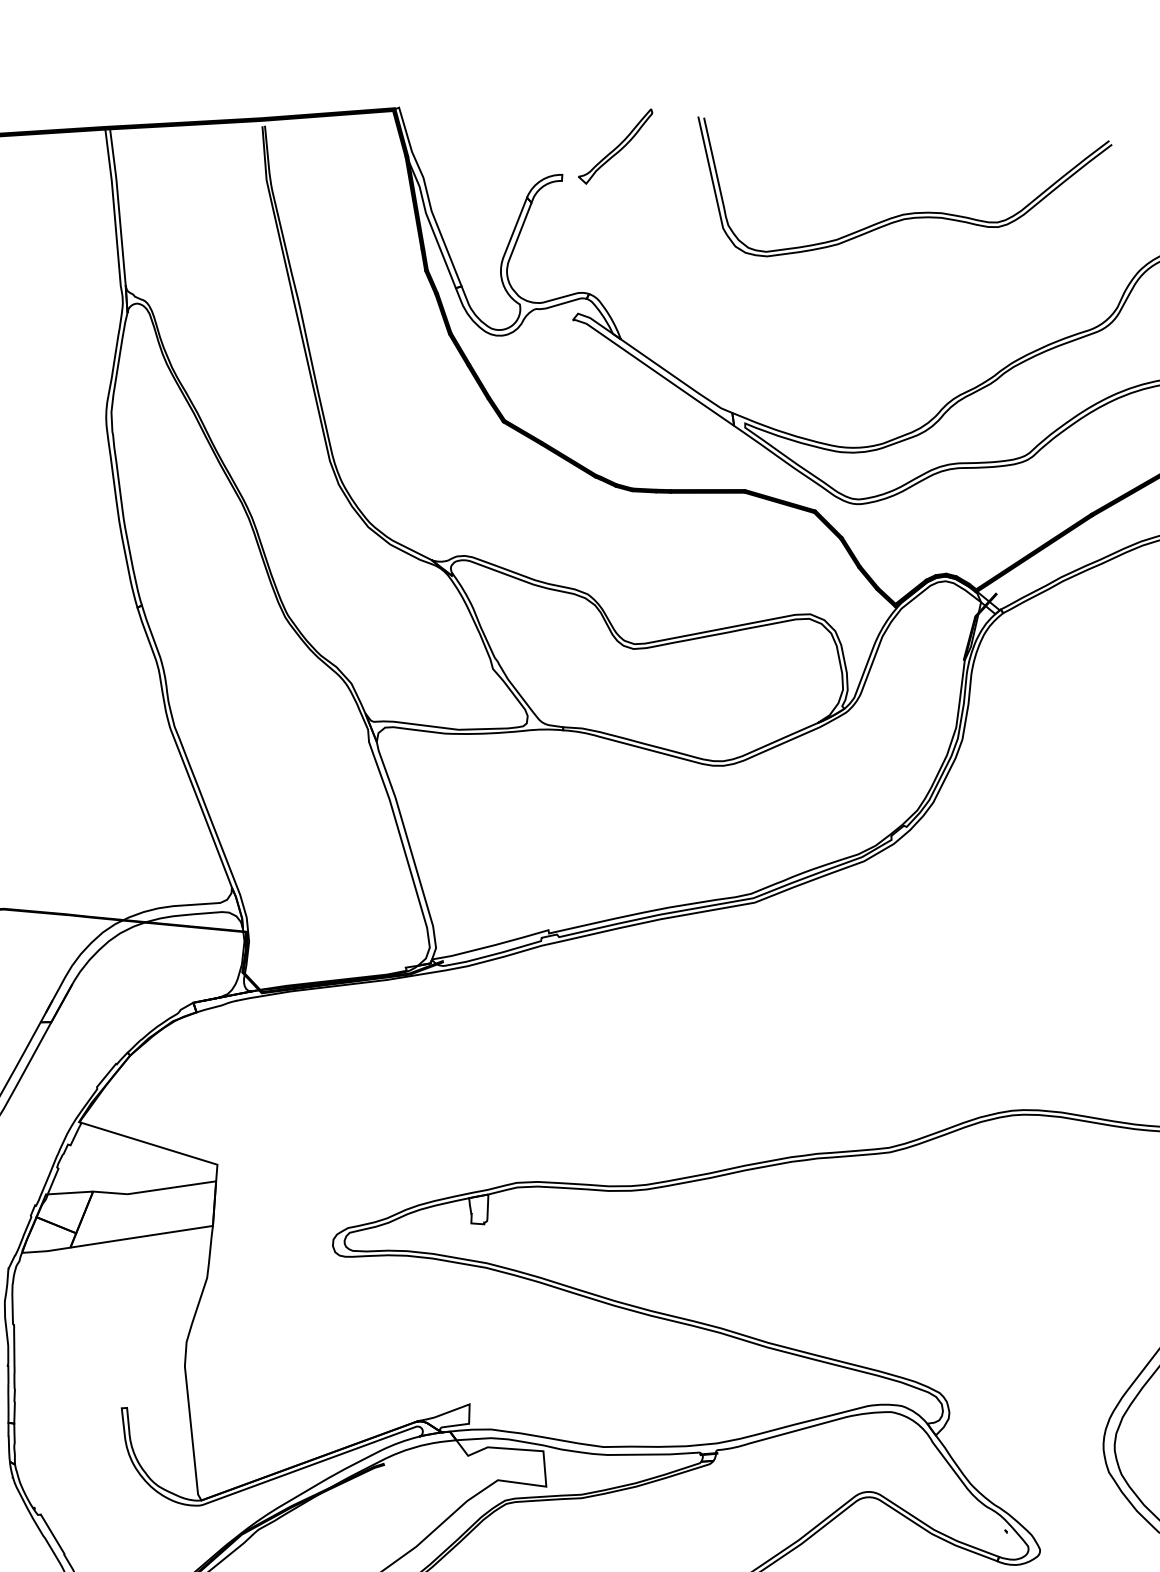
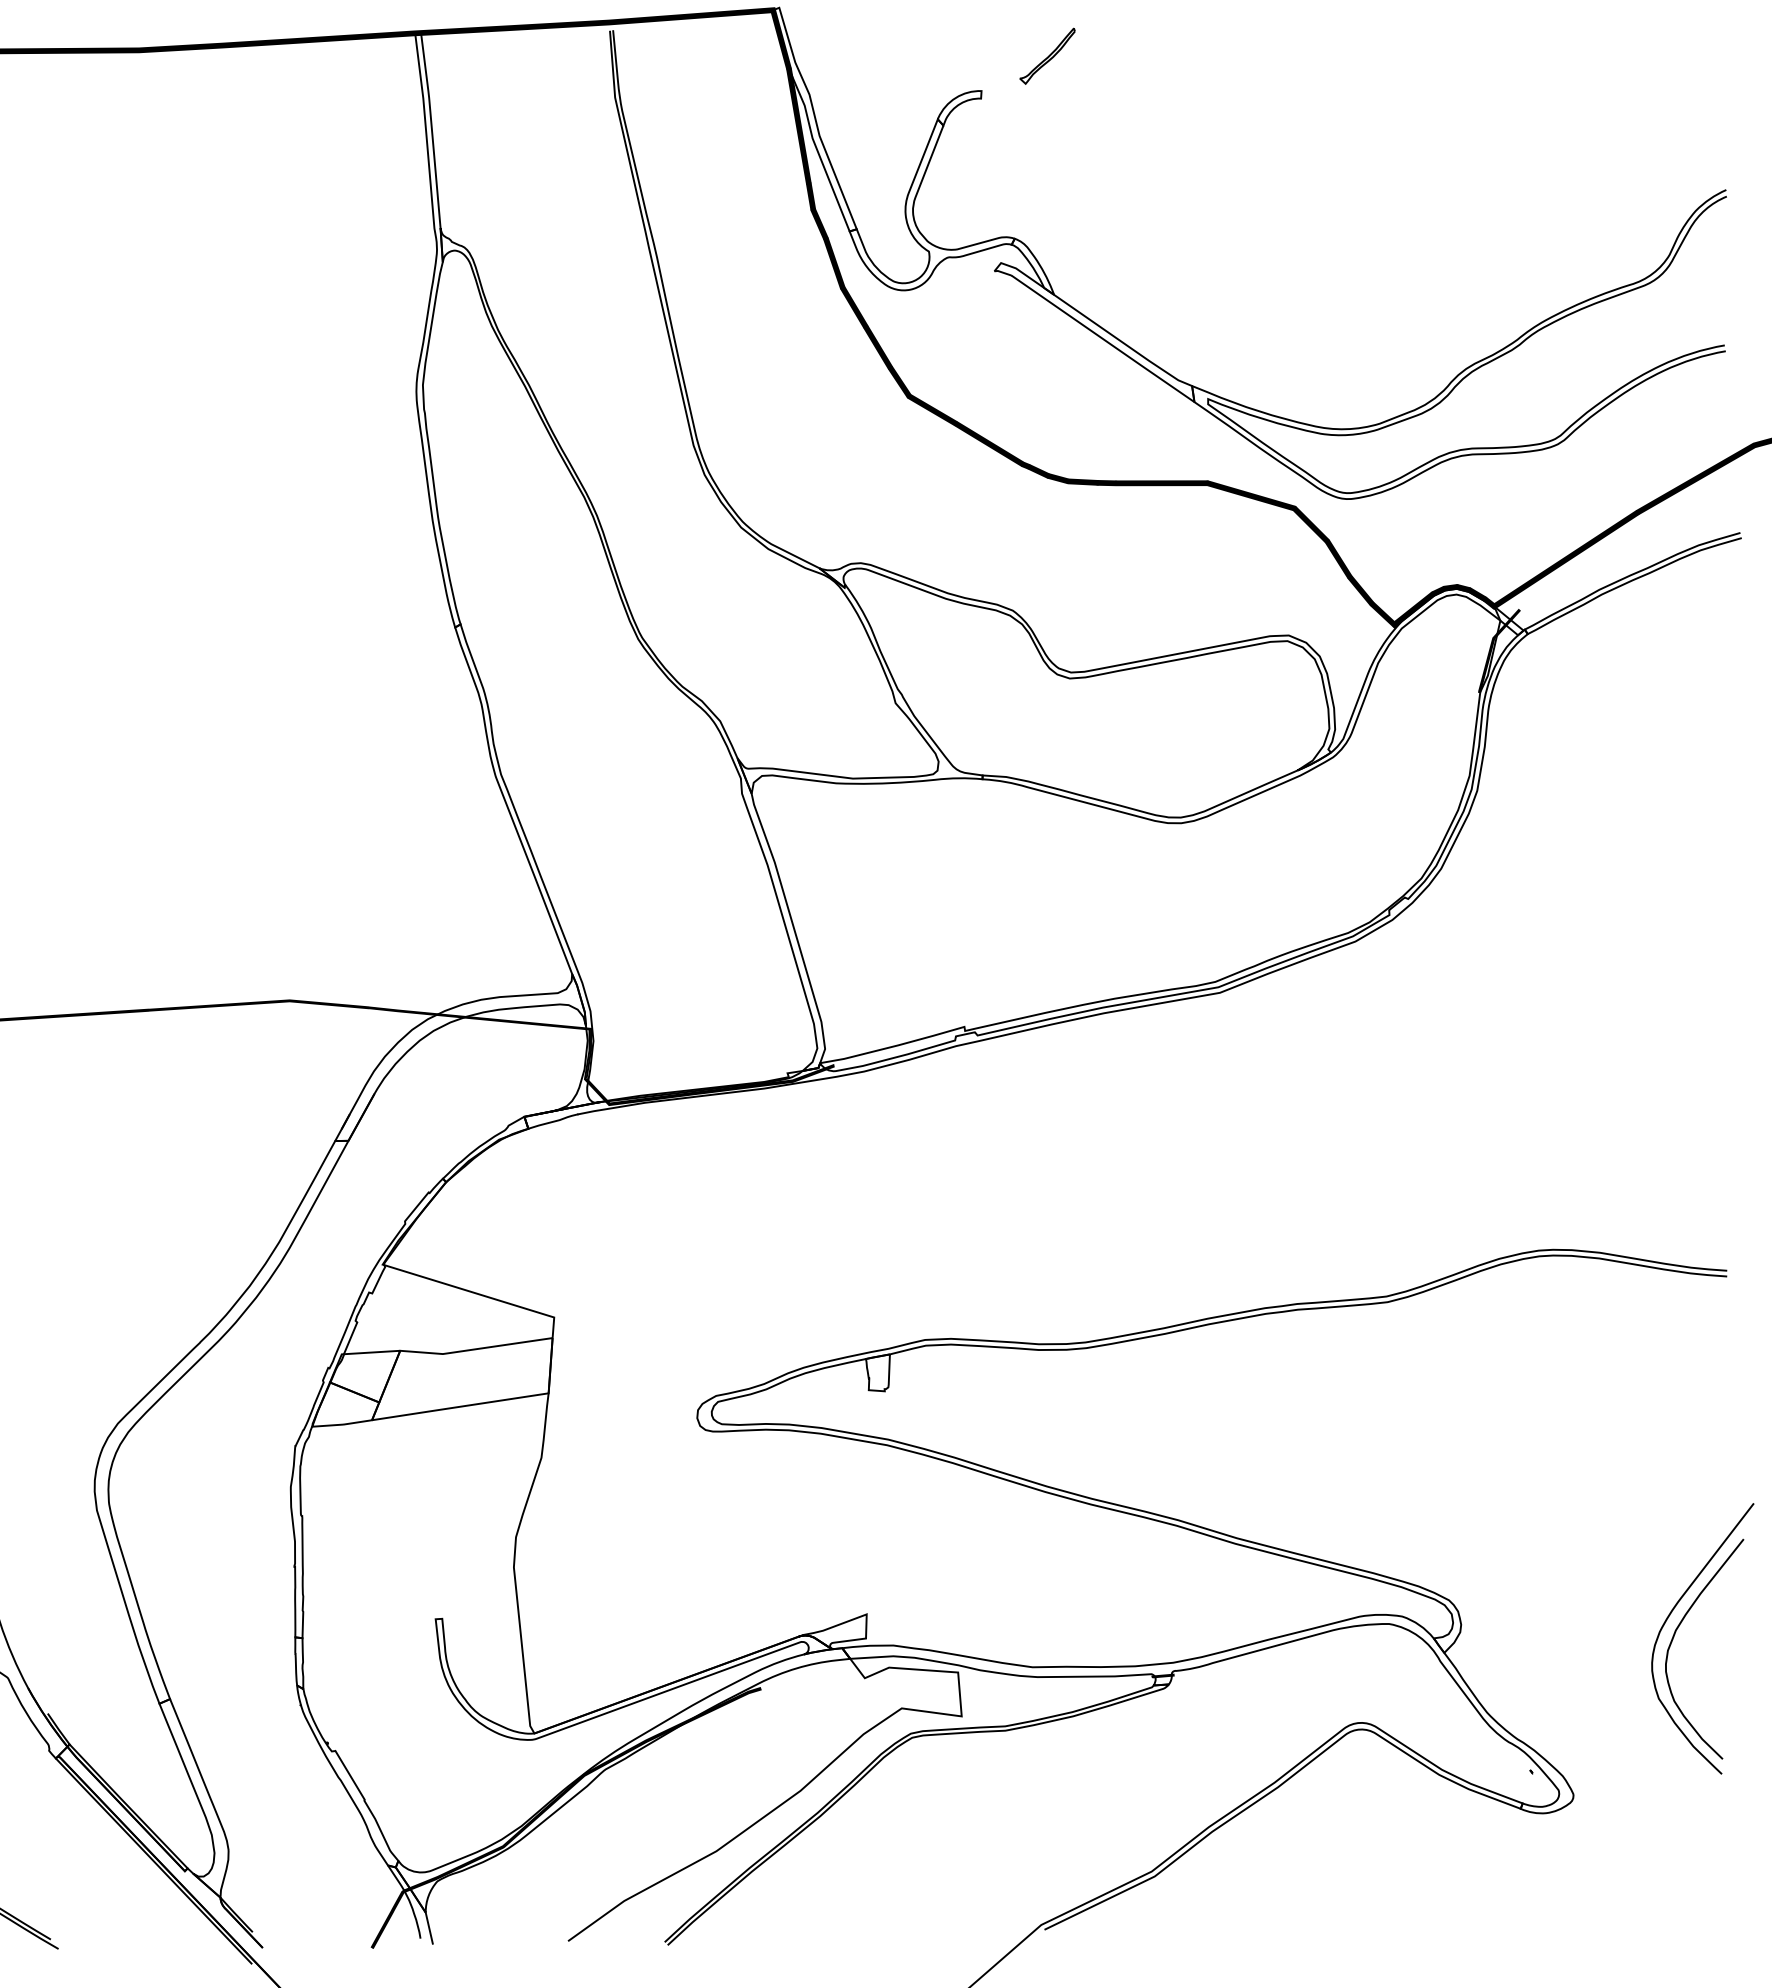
part: (615, 146) -> (1047, 56), size x0.6
part: (906, 213) -> (1408, 138), removed

